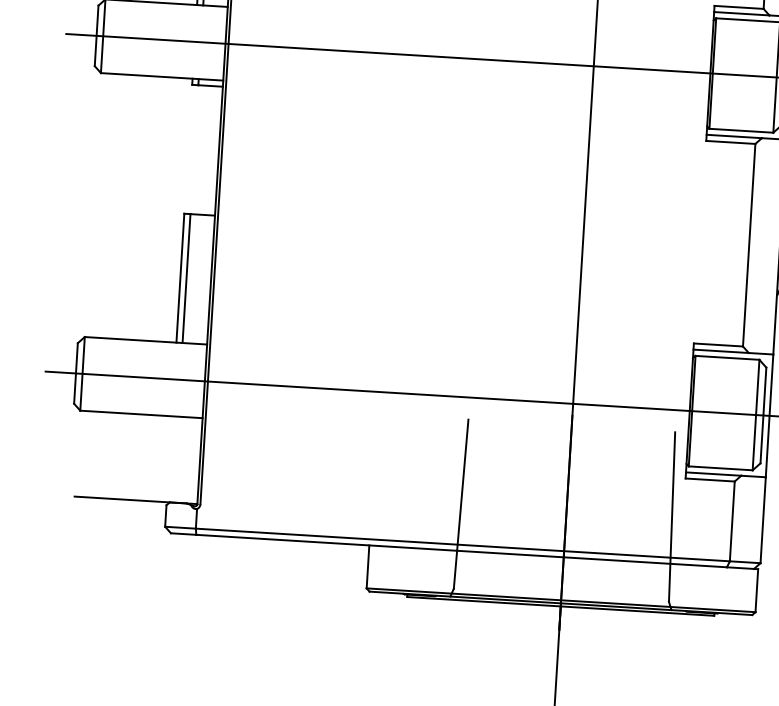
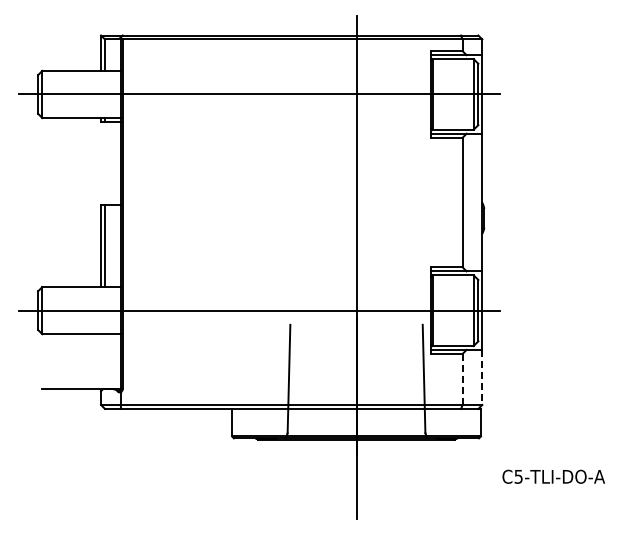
line: (763, 520) -> (482, 377), solid -> dashed
line: (732, 521) -> (462, 379), solid -> dashed

